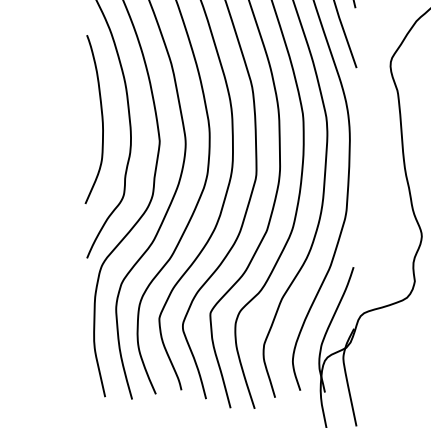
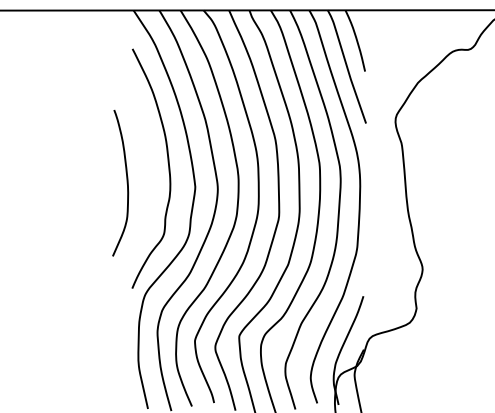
curve: (101, 119) -> (126, 183), moved

